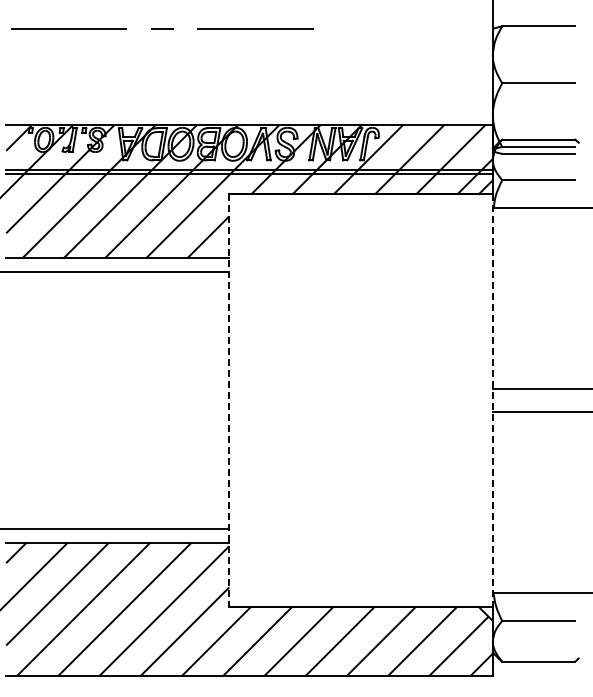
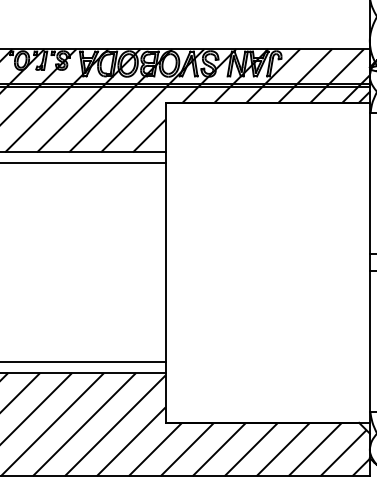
line: (229, 400) -> (165, 262), dashed -> solid
line: (492, 400) -> (369, 262), dashed -> solid

